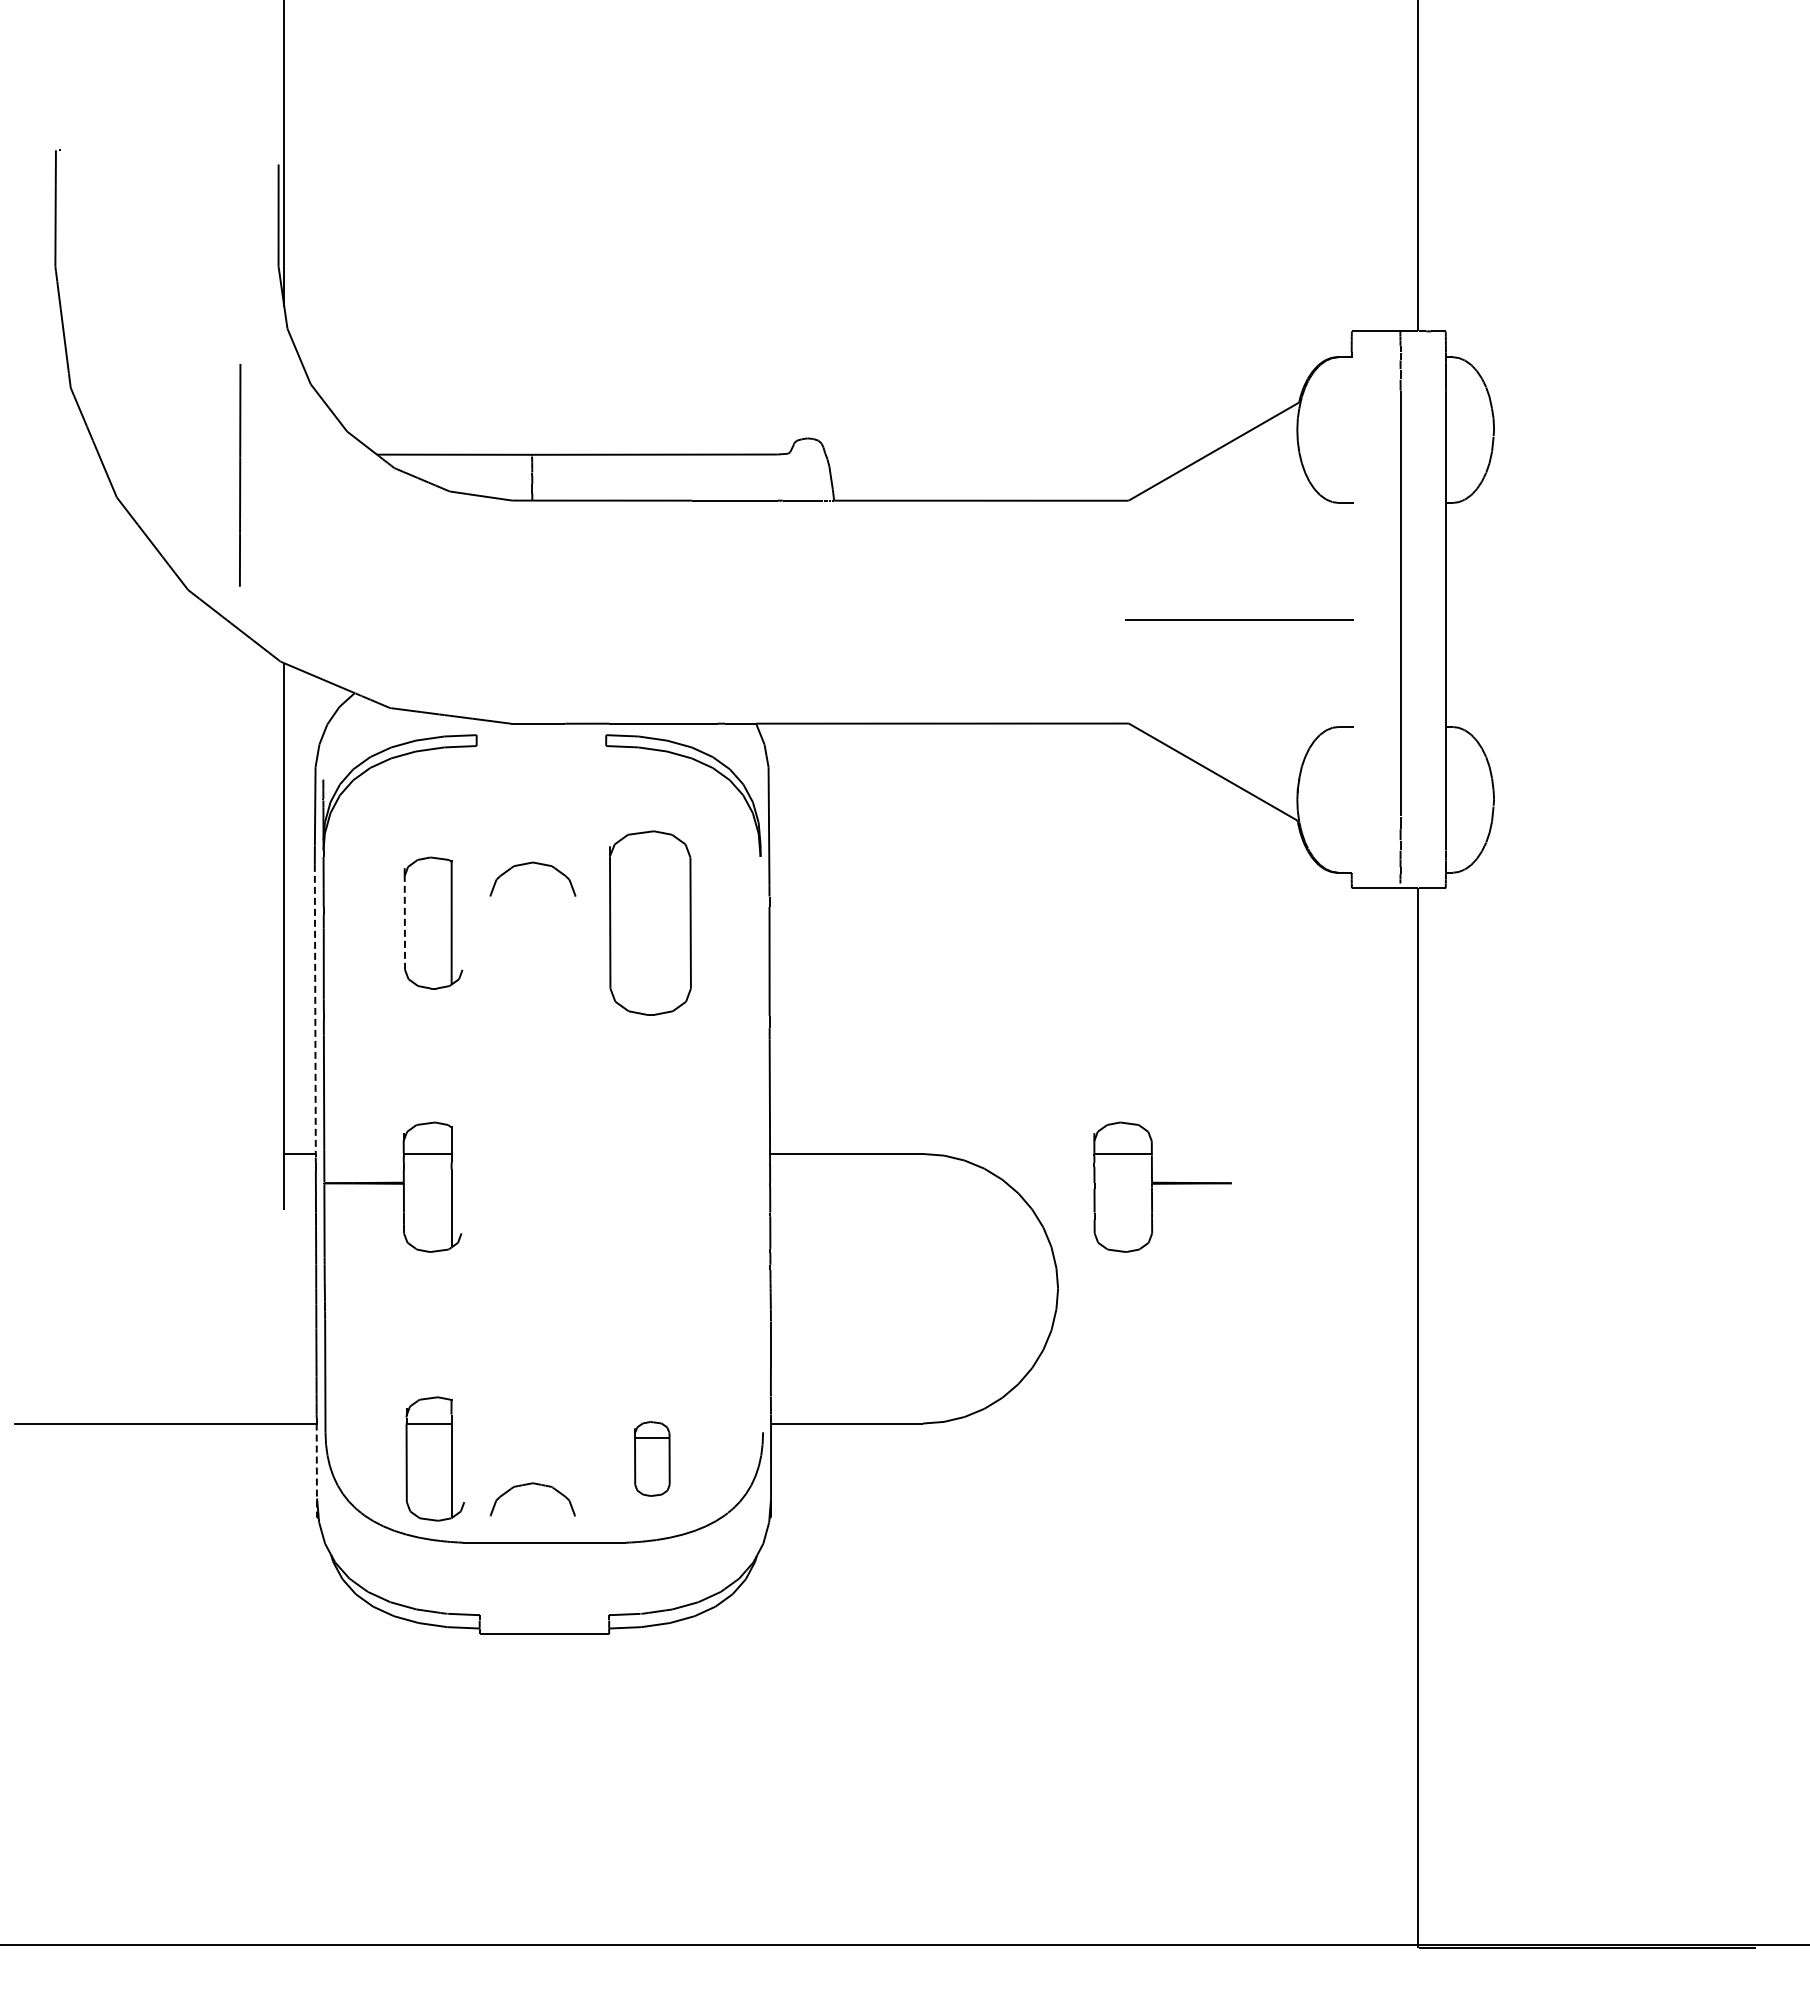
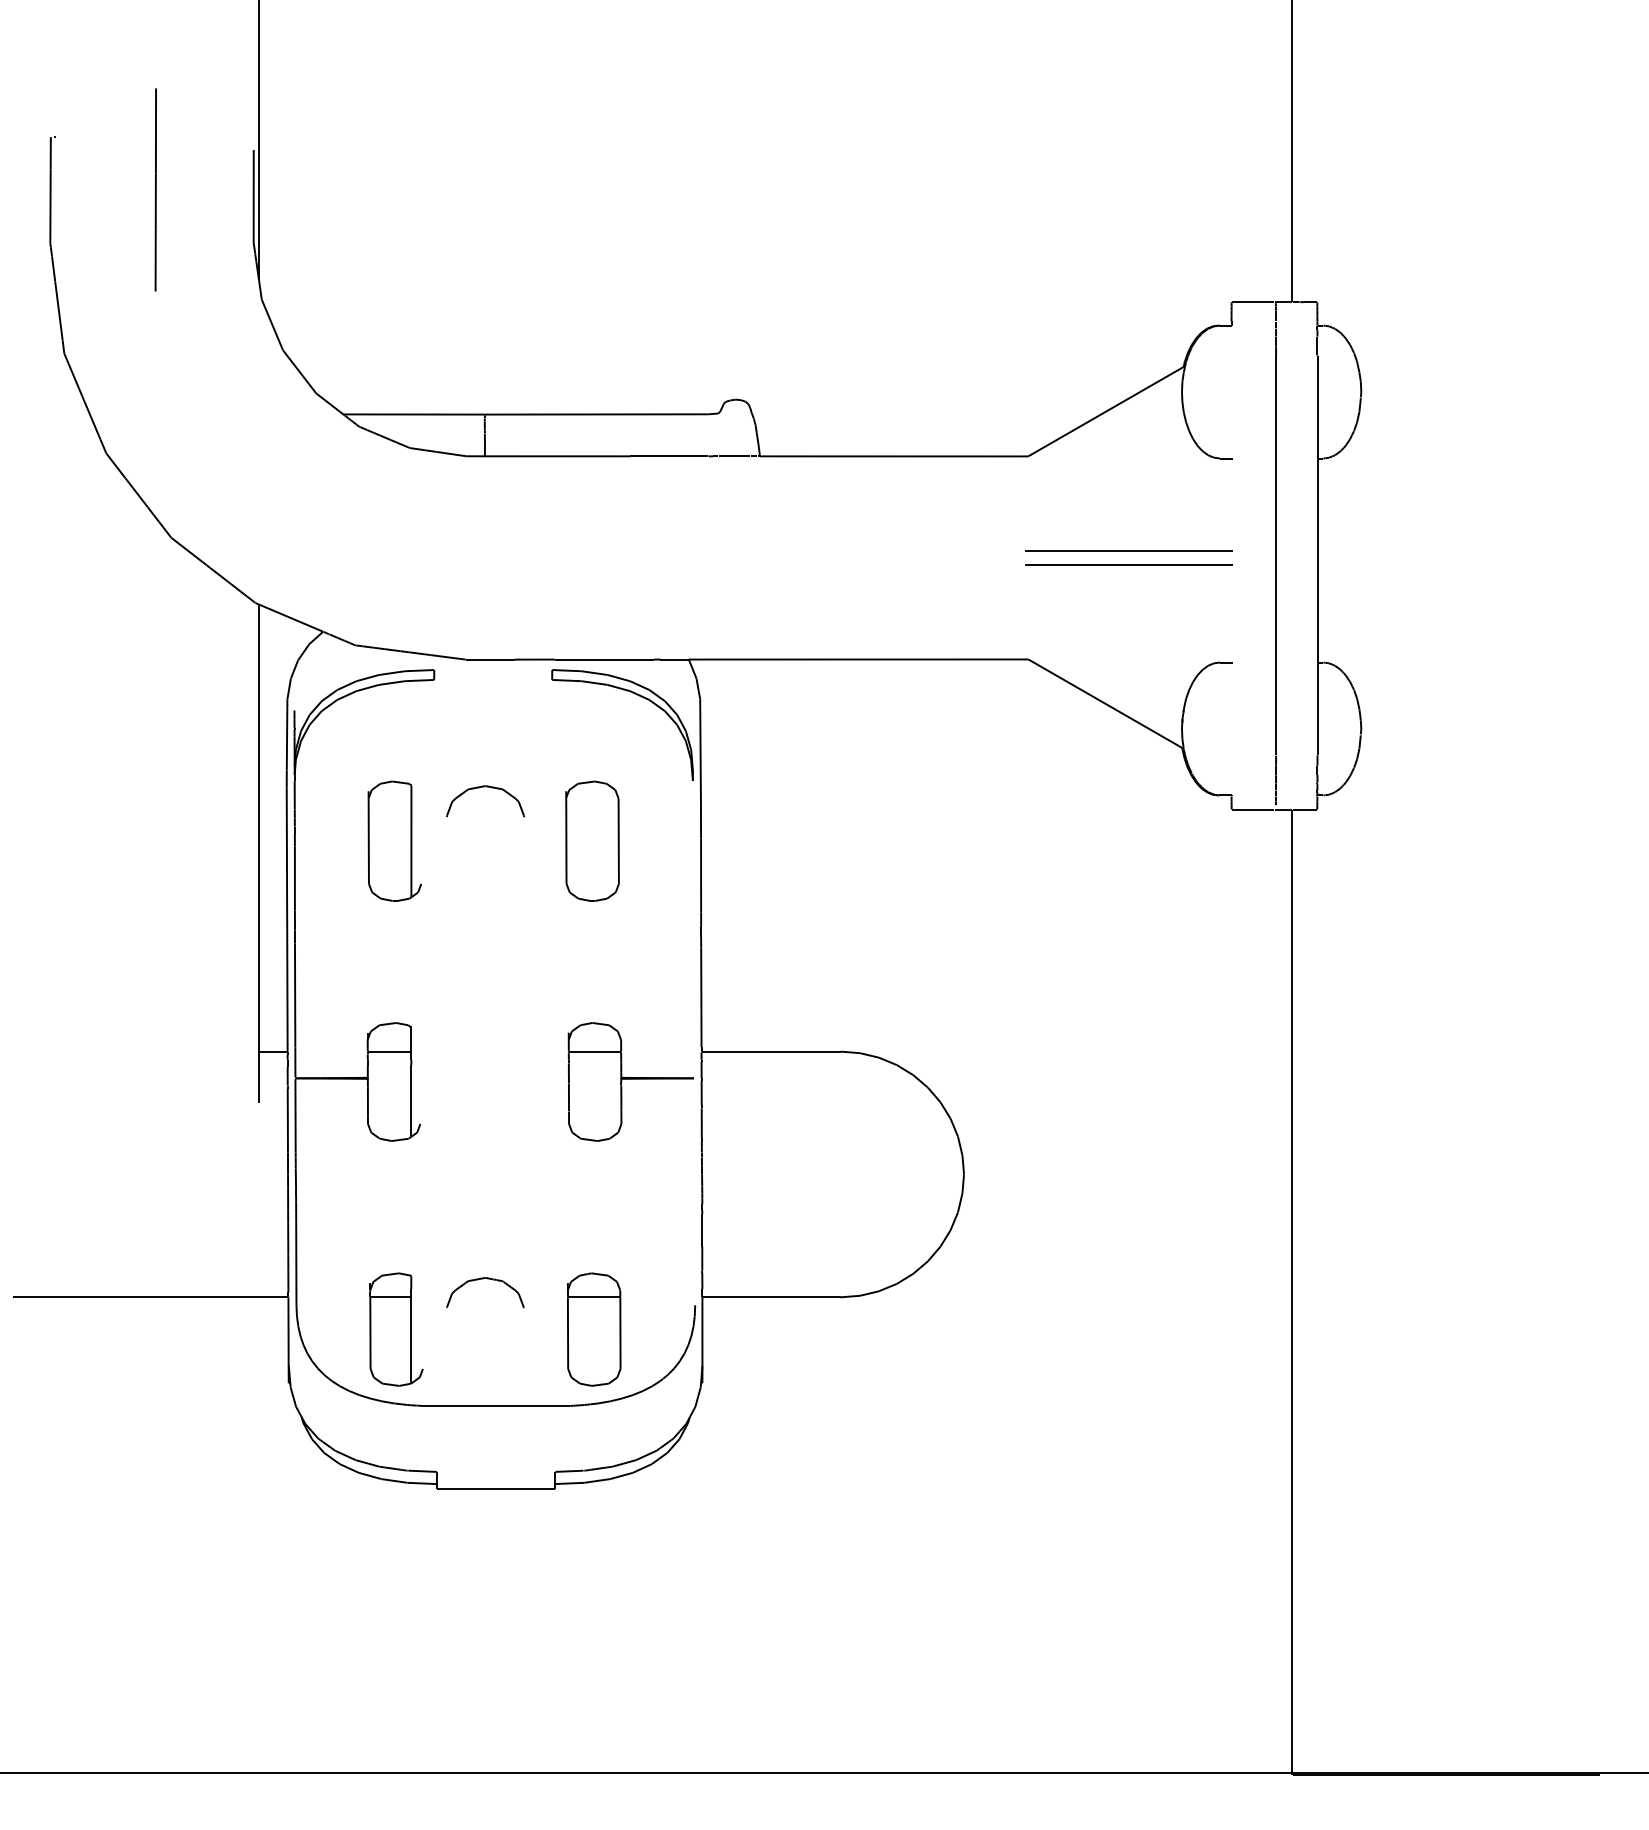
line: (240, 474) -> (156, 189), moved
line: (1239, 603) -> (1129, 550), added
line: (404, 922) -> (368, 840), dashed -> solid
part: (650, 922) -> (592, 840), size x0.71
line: (315, 1009) -> (287, 920), dashed -> solid
part: (1162, 1186) -> (630, 1081), moved
part: (652, 1458) -> (594, 1329), size x1.67
line: (316, 1471) -> (288, 1340), dashed -> solid
part: (527, 1485) -> (480, 1279), moved

